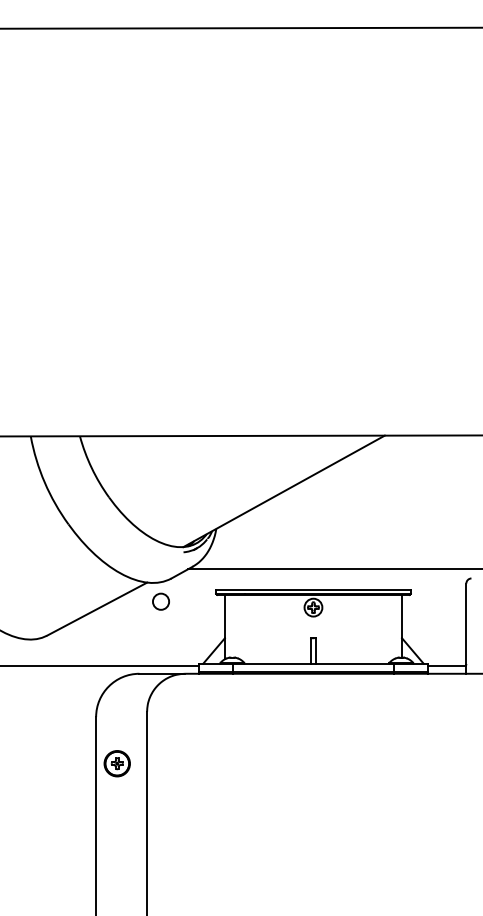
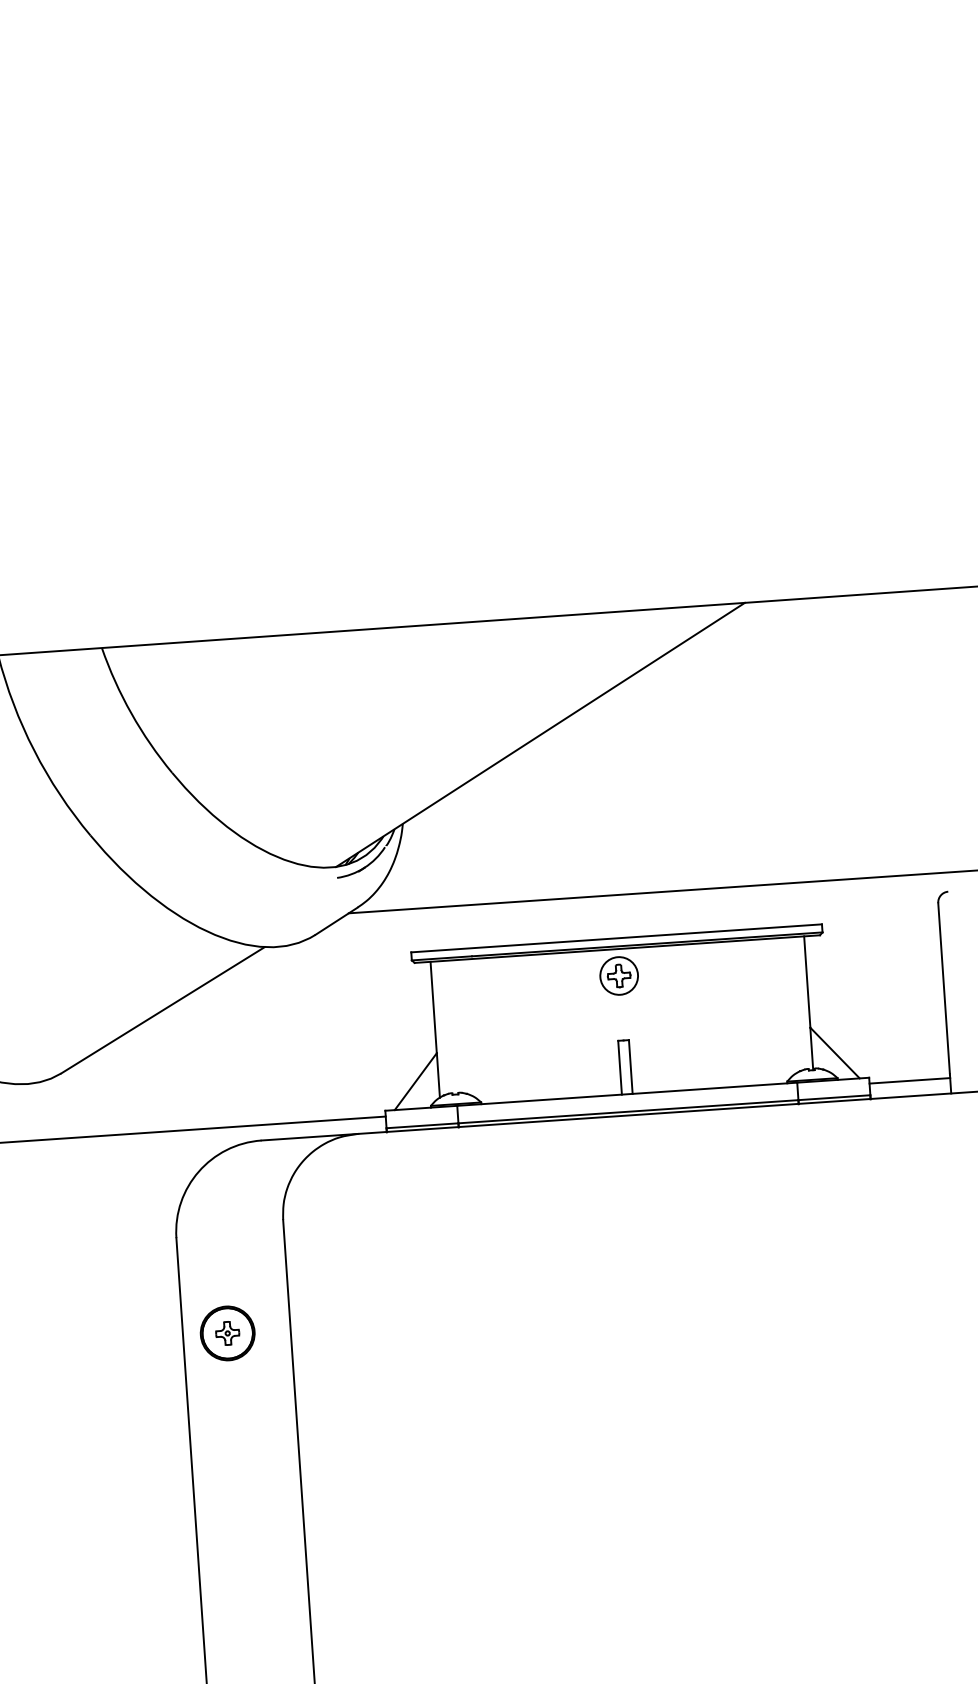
circle: (160, 601) -> (295, 984), removed

